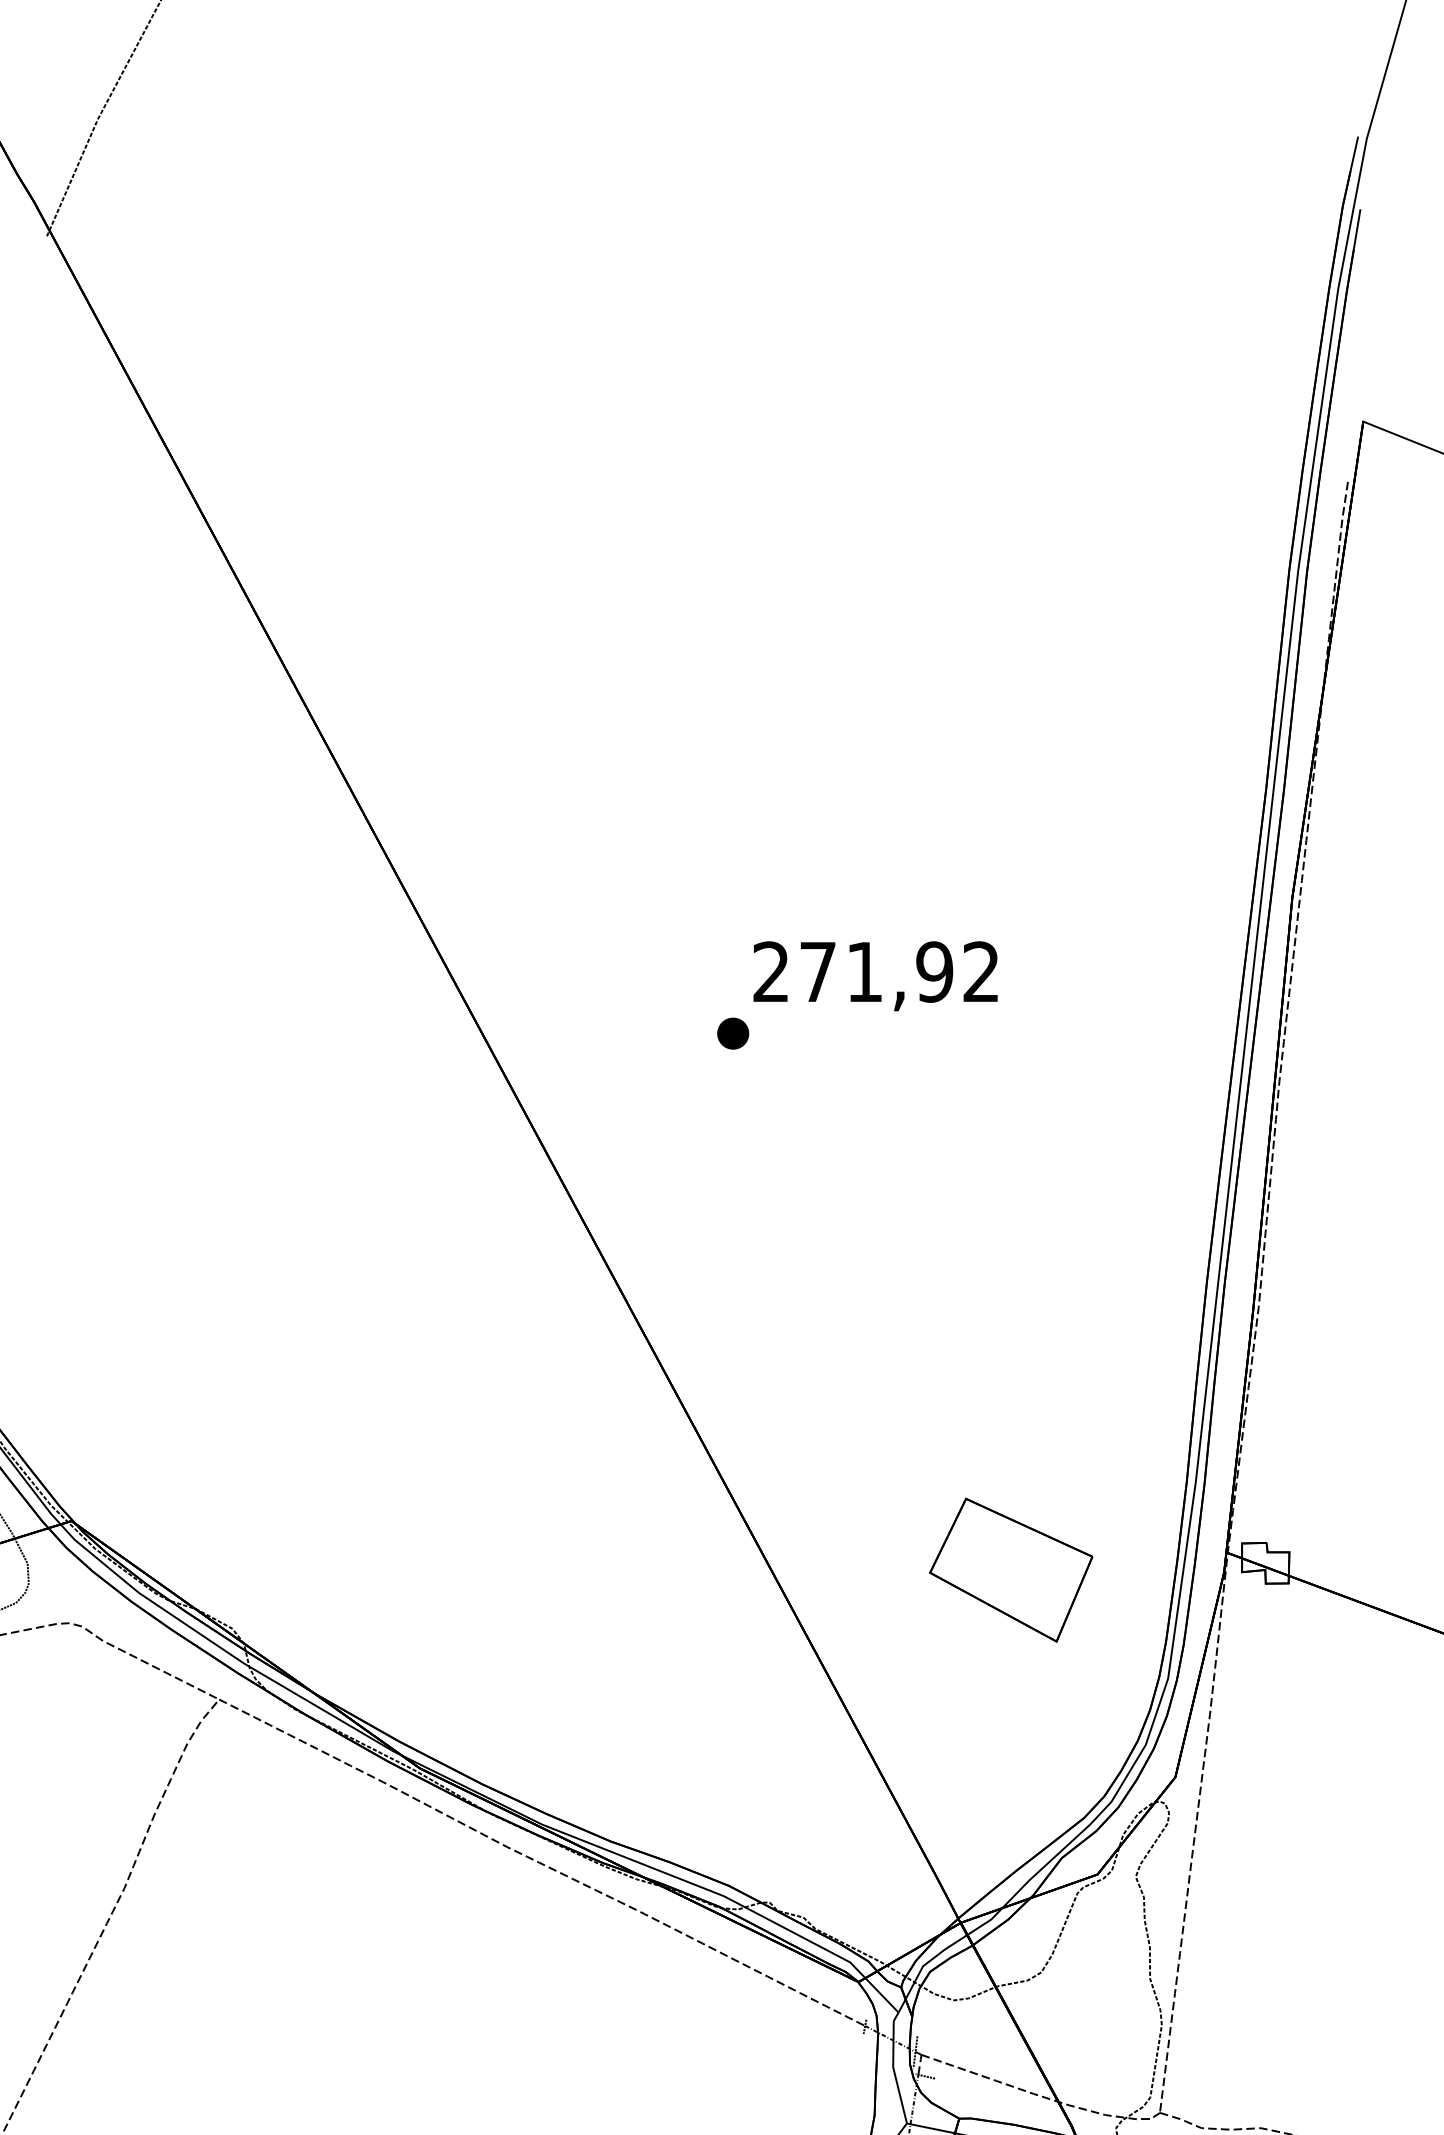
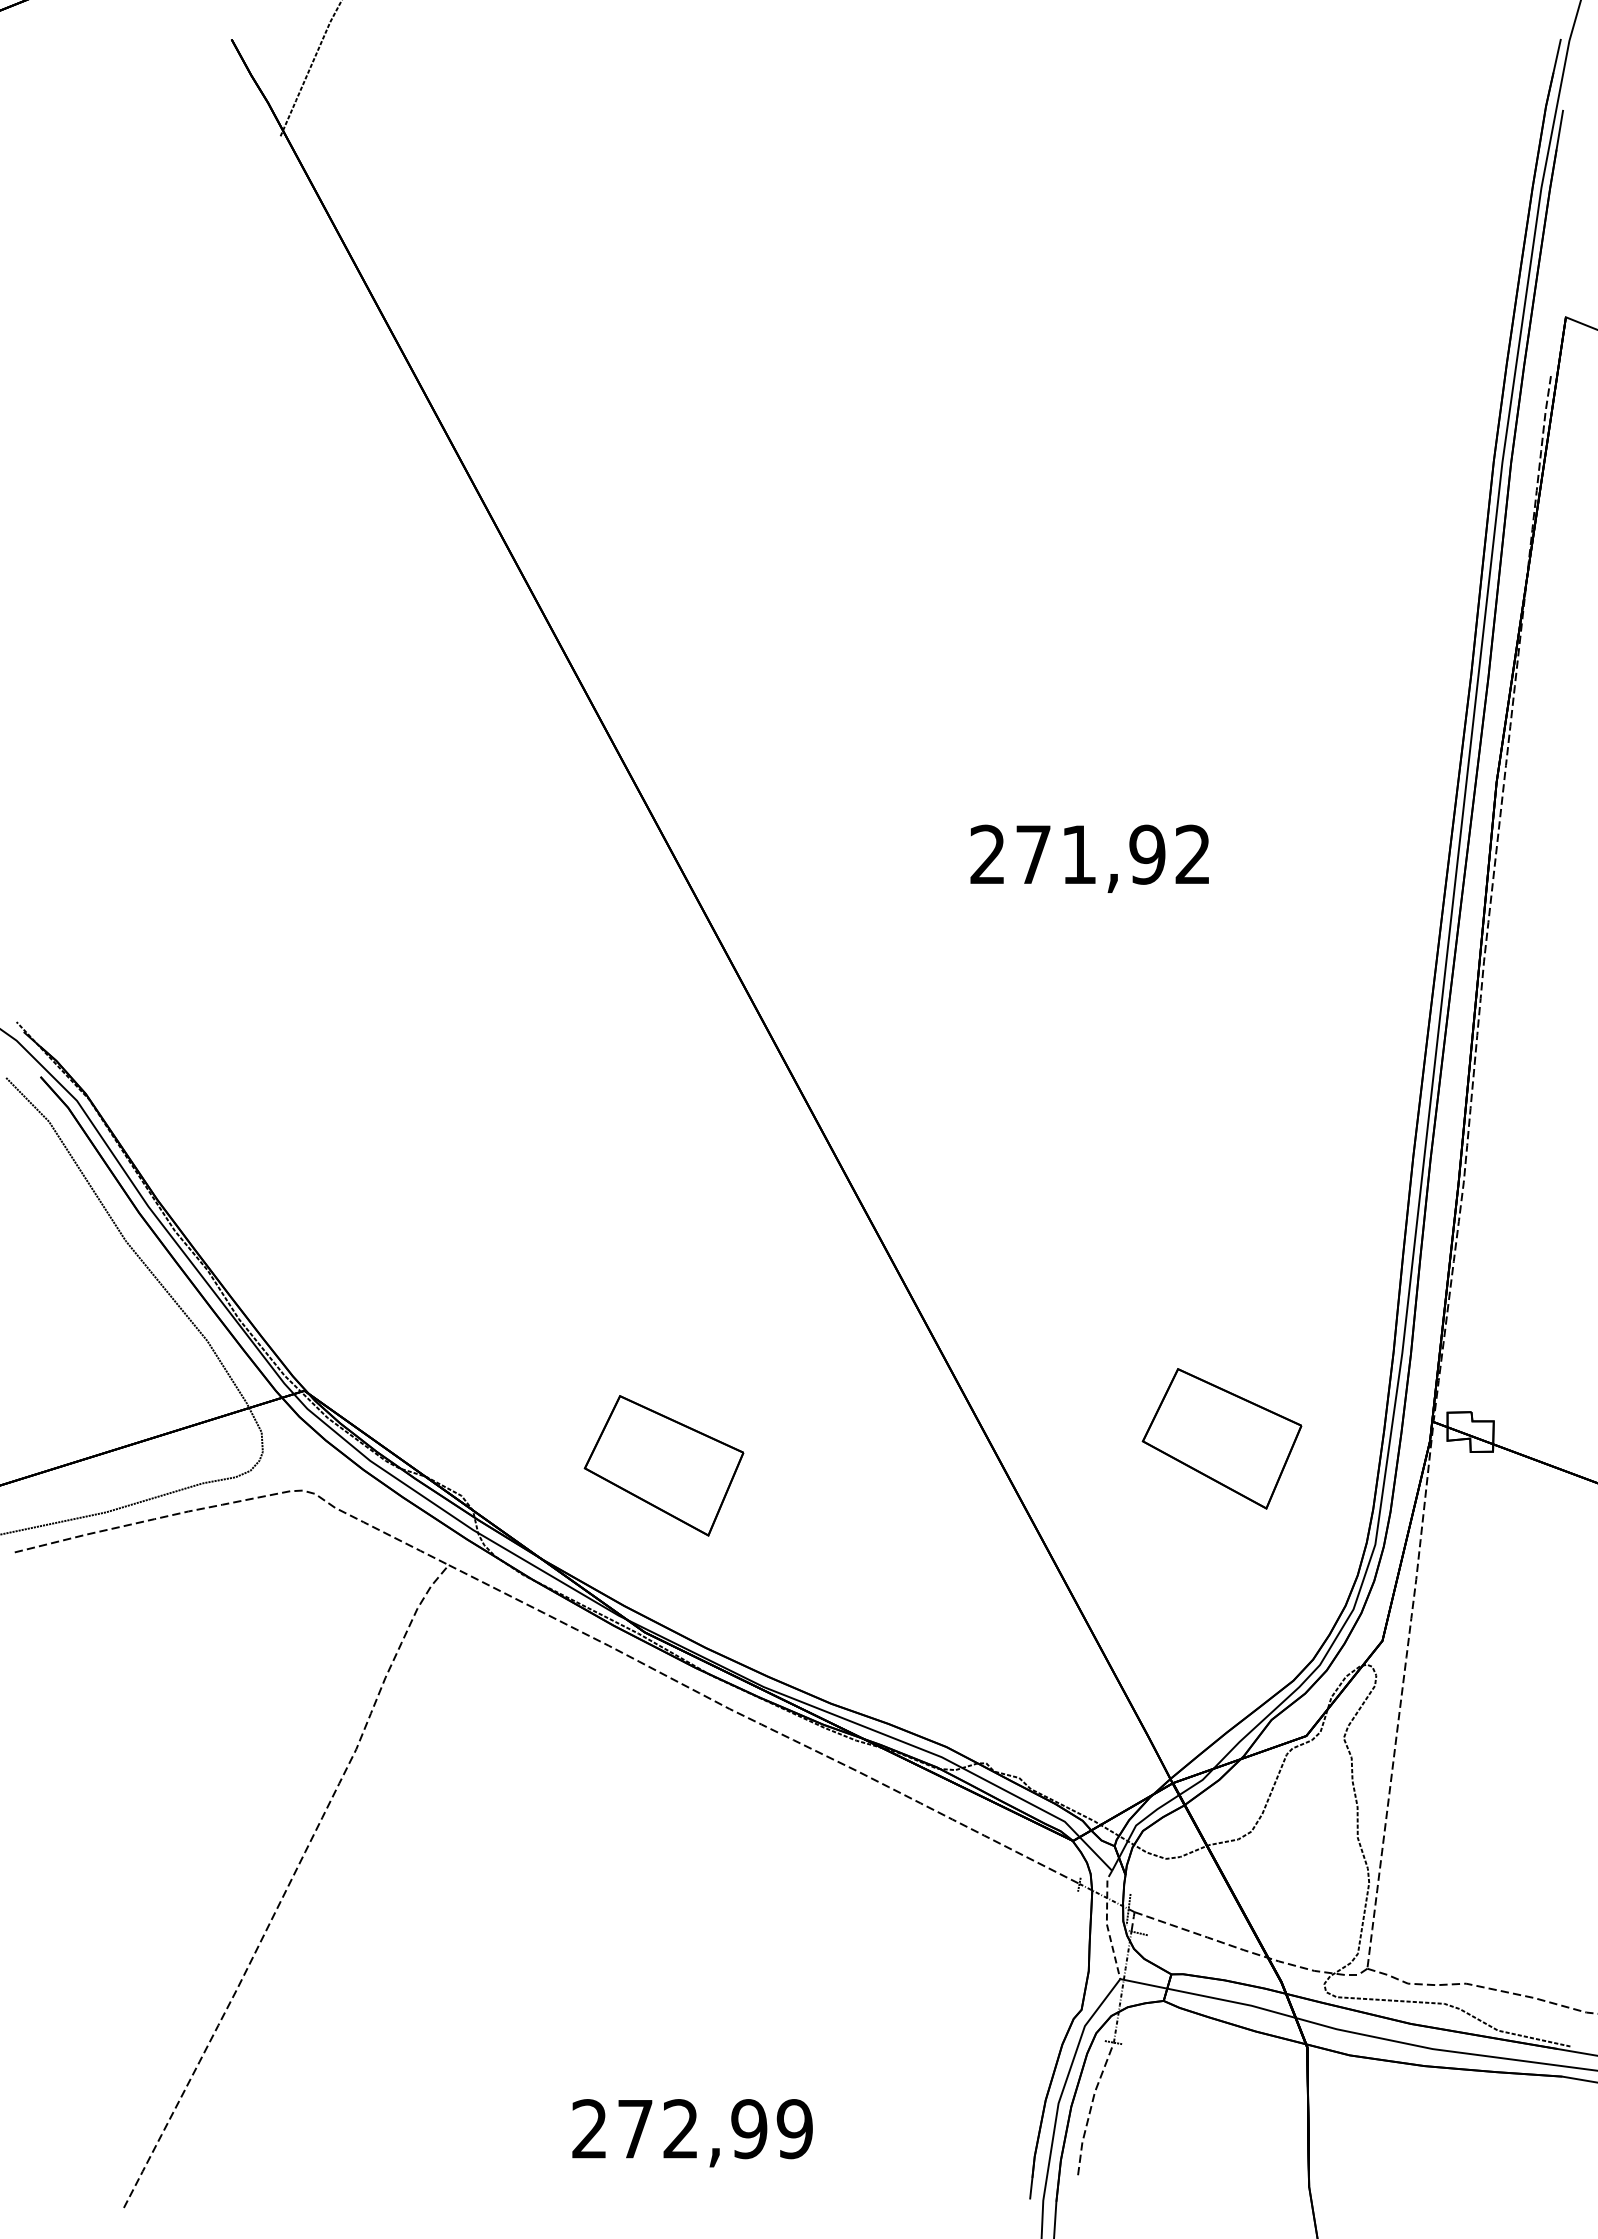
part: (733, 1033) -> (950, 914), removed
part: (439, 1597) -> (663, 1465), added
line: (892, 2067) -> (1106, 1924), solid -> dashed

